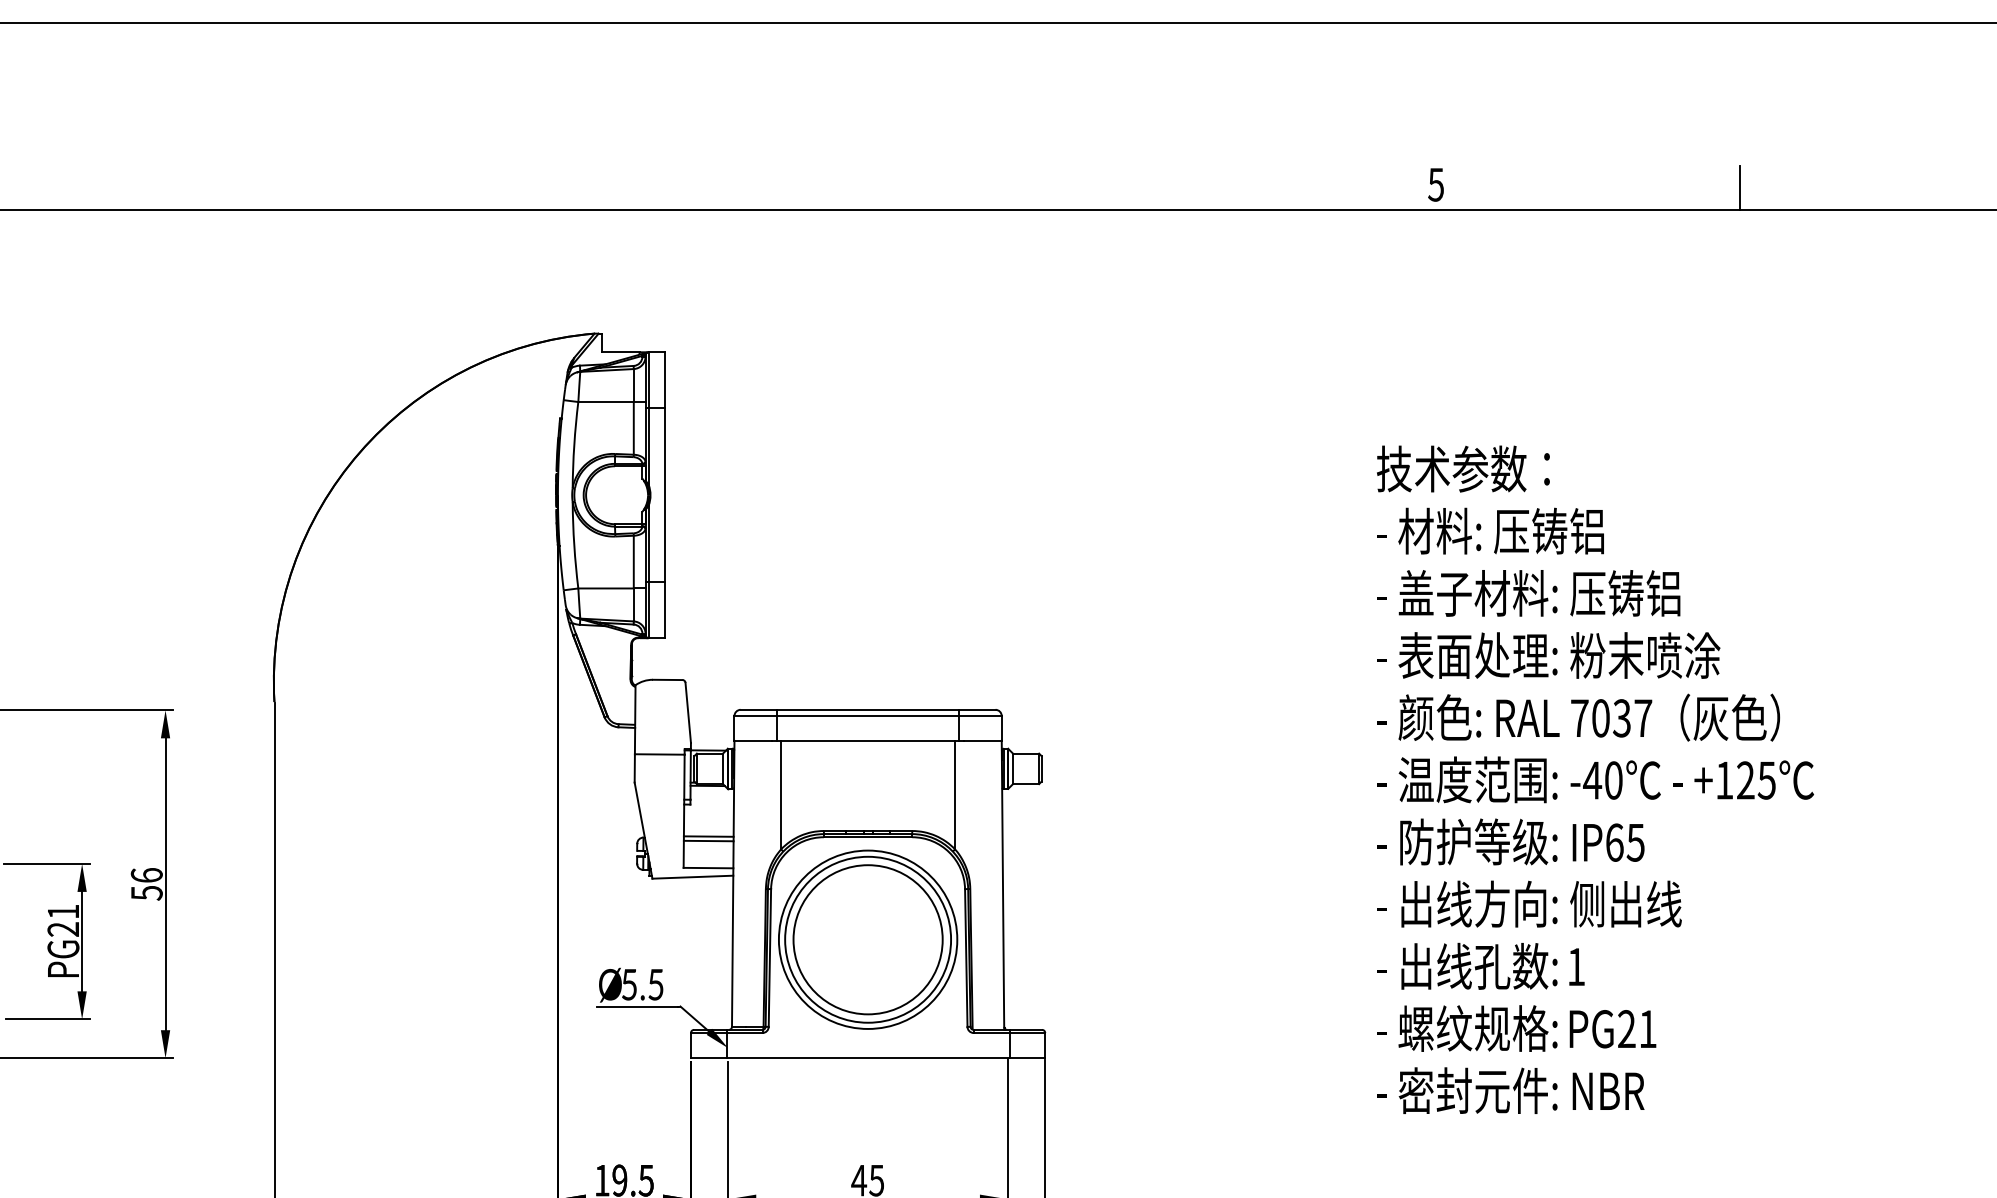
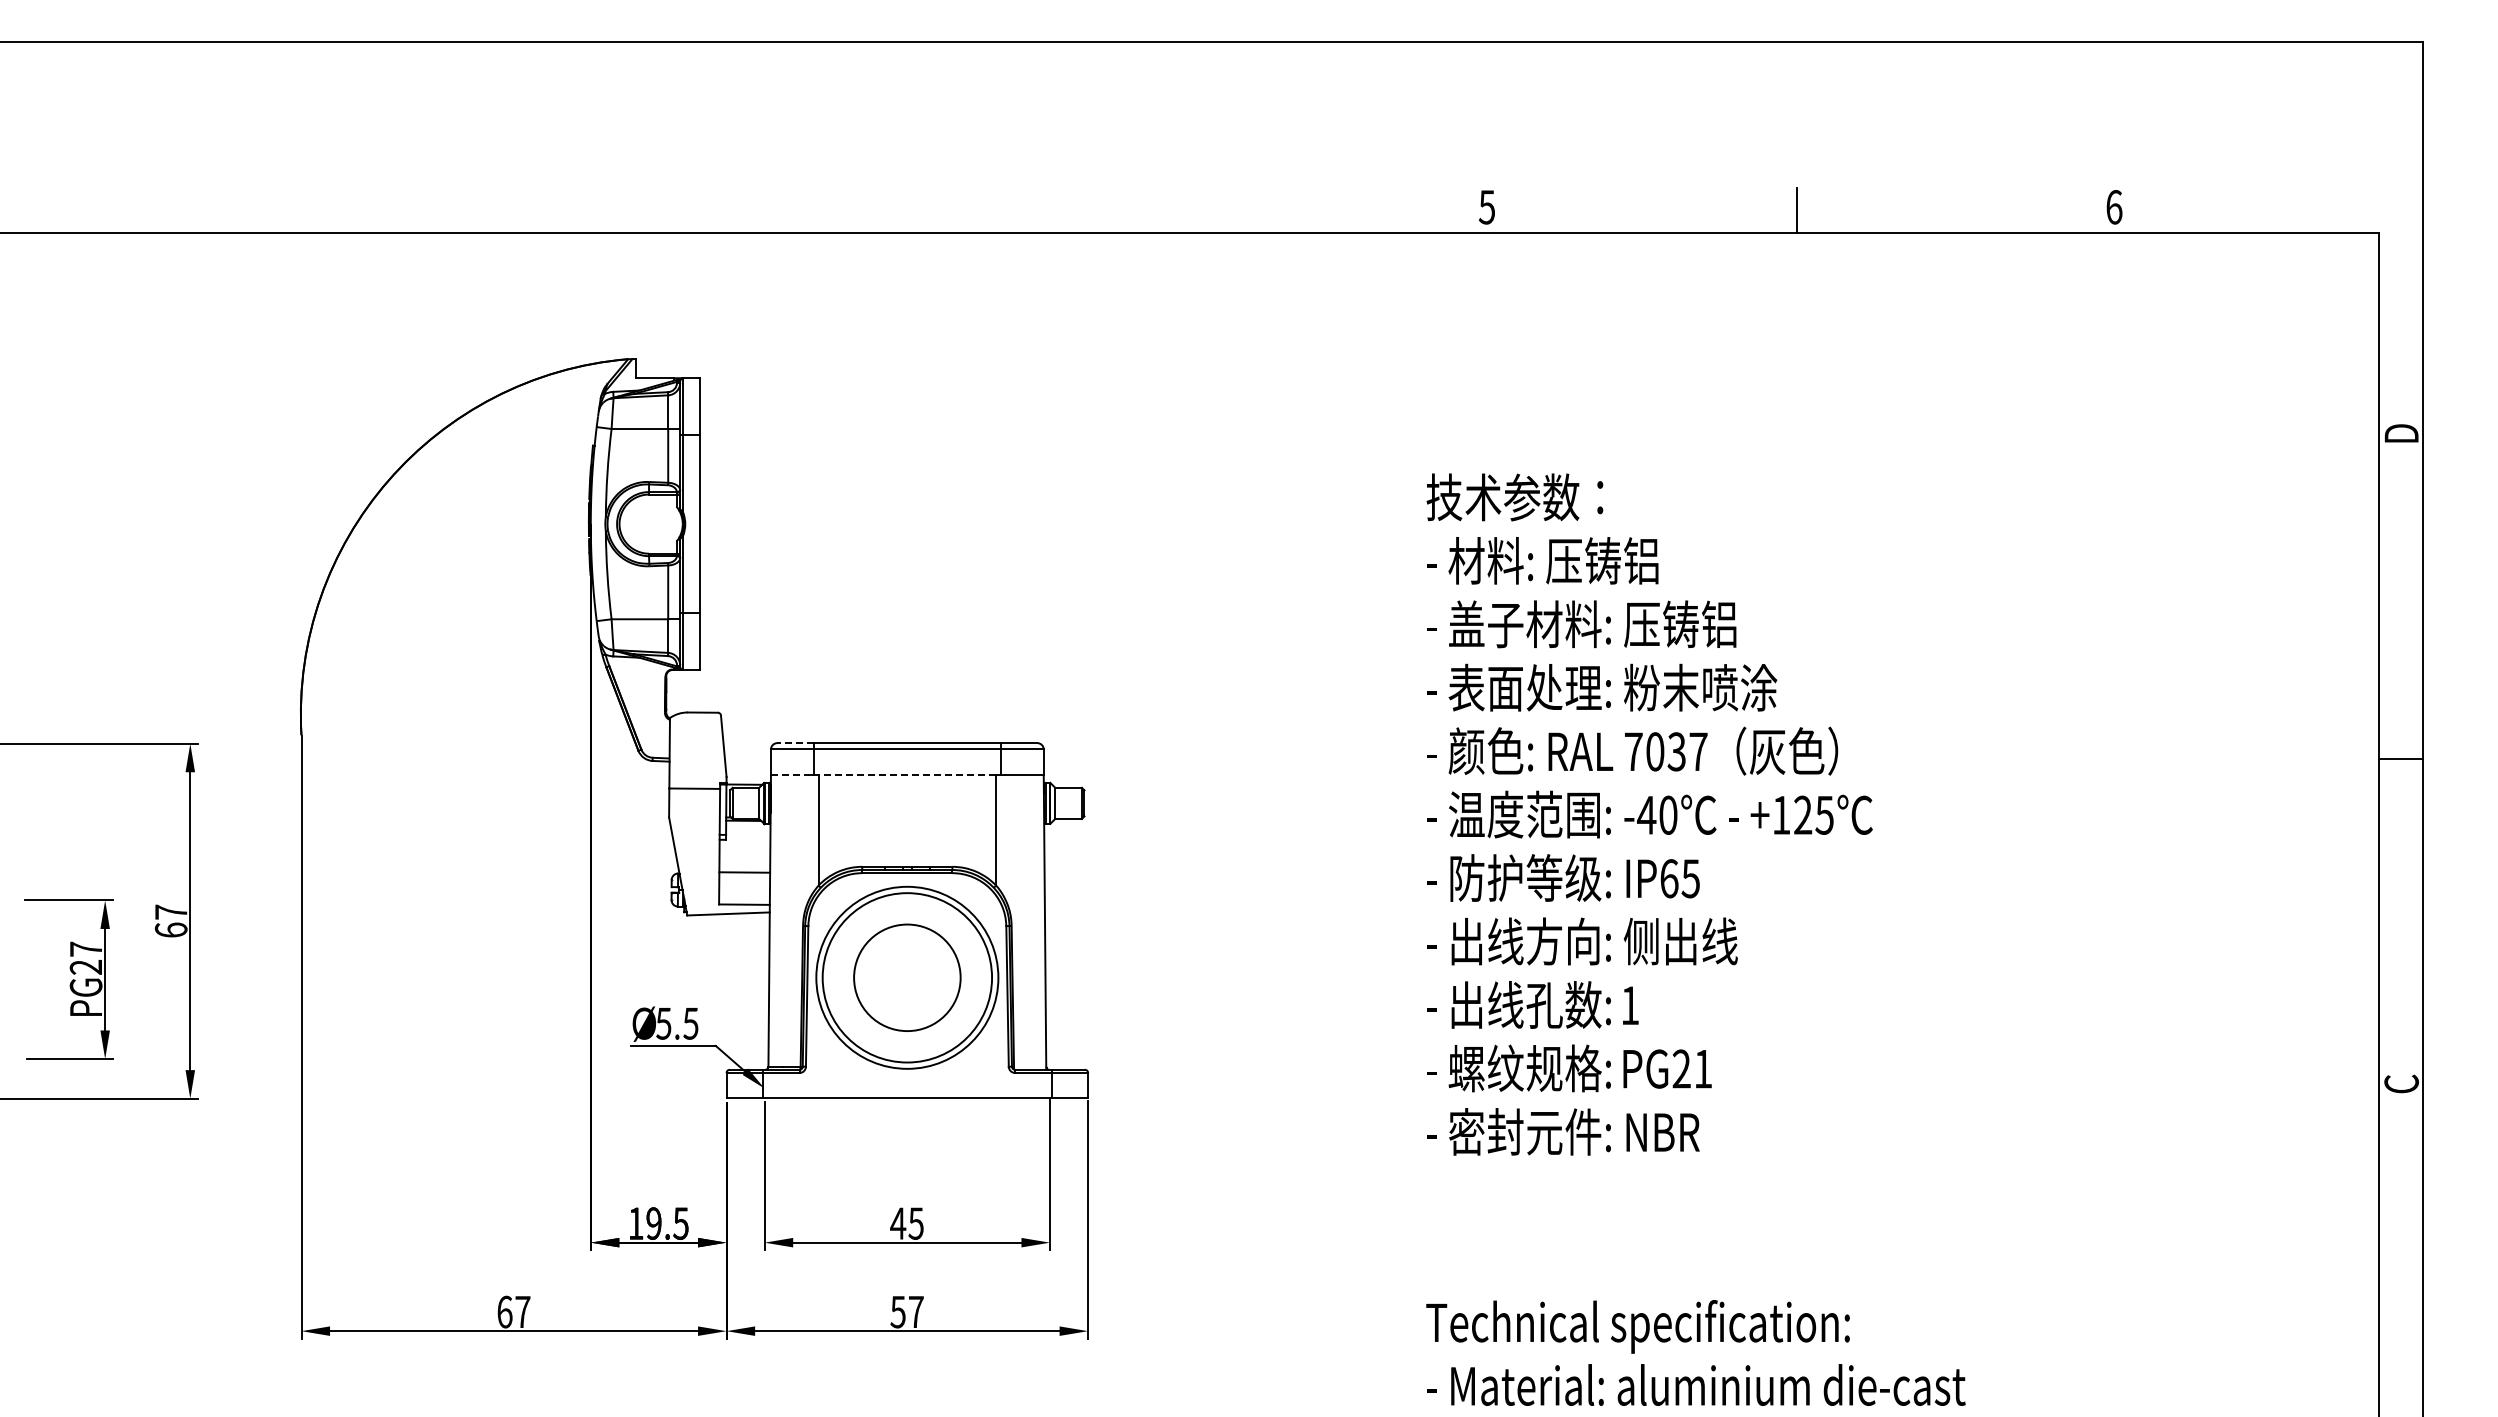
line: (758, 710) -> (795, 743), solid -> dashed
line: (753, 740) -> (790, 774), solid -> dashed
line: (868, 740) -> (907, 774), solid -> dashed
line: (708, 840) -> (744, 876), removed
text: (146, 884) -> (170, 921), 56 -> 67
text: (62, 911) -> (85, 948), PG21 -> PG27
circle: (868, 939) -> (907, 977), size x0.7

